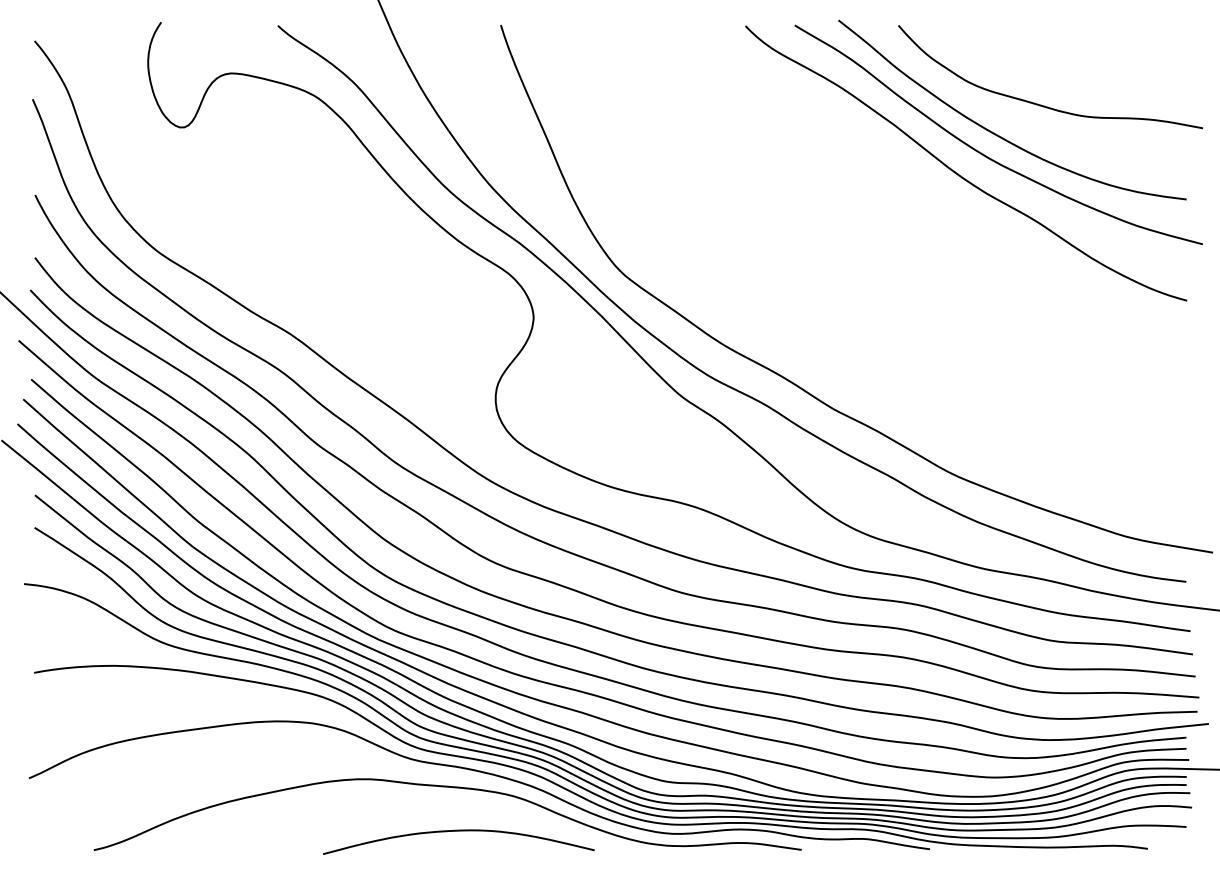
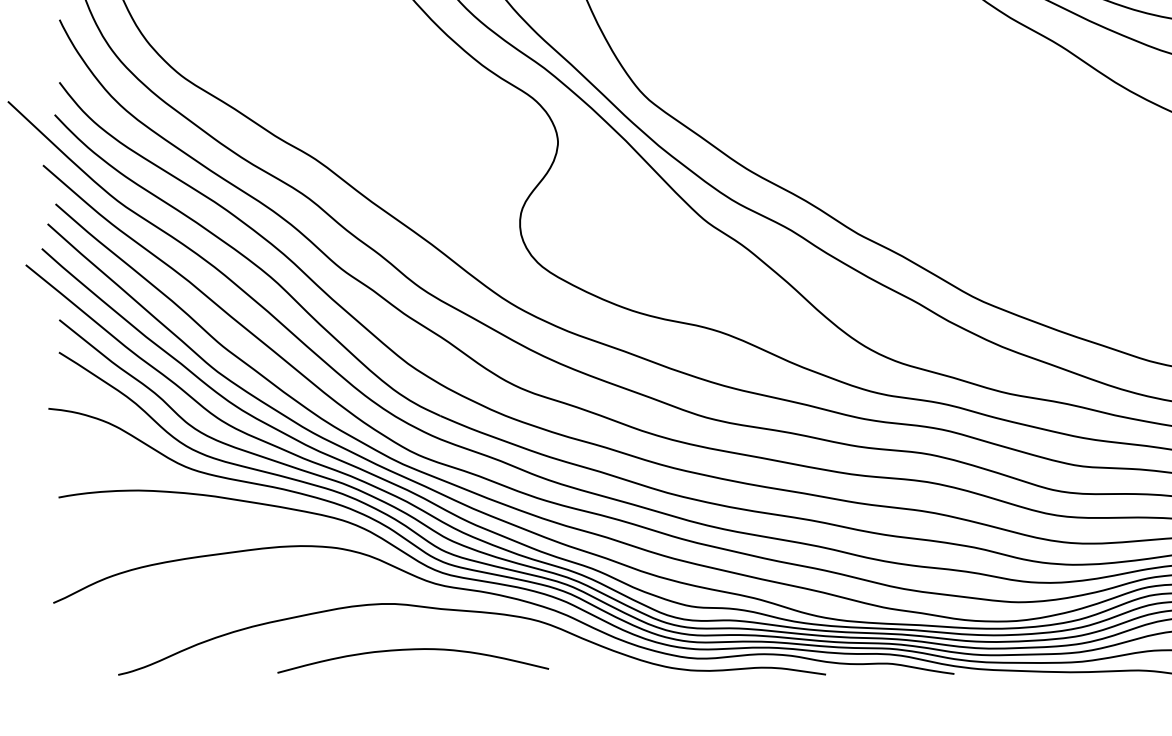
curve: (458, 831) -> (412, 650), moved

